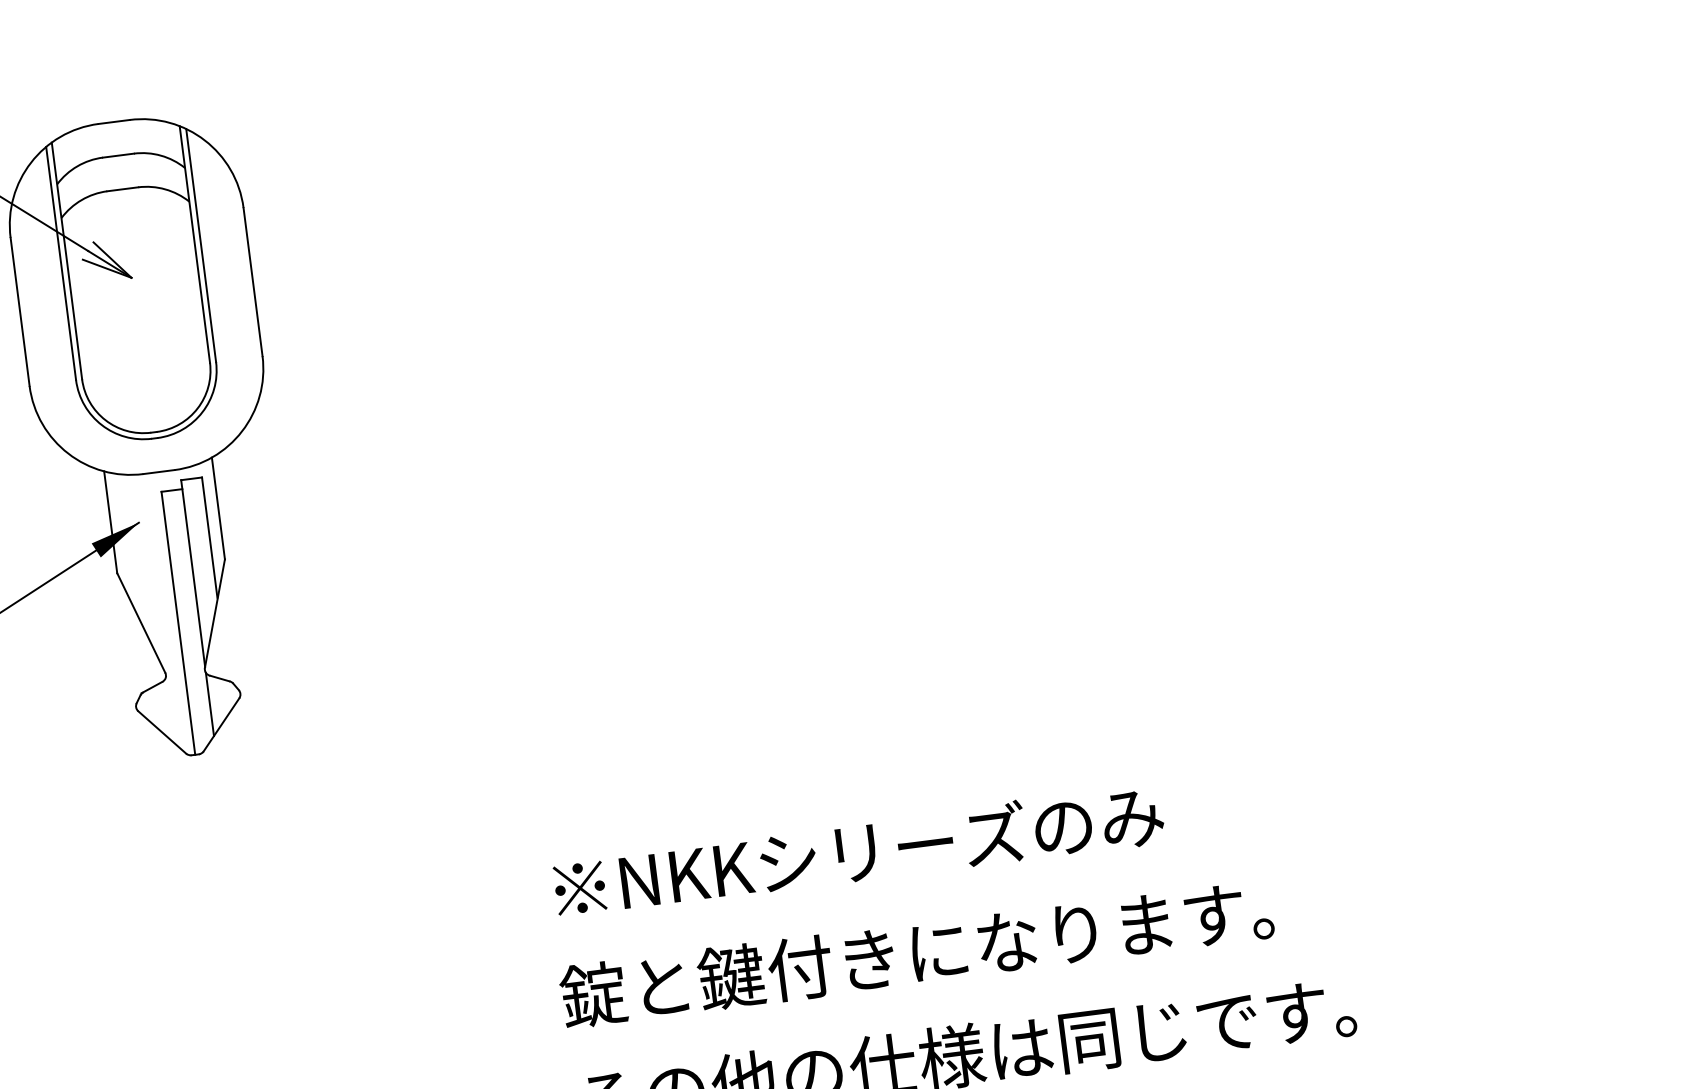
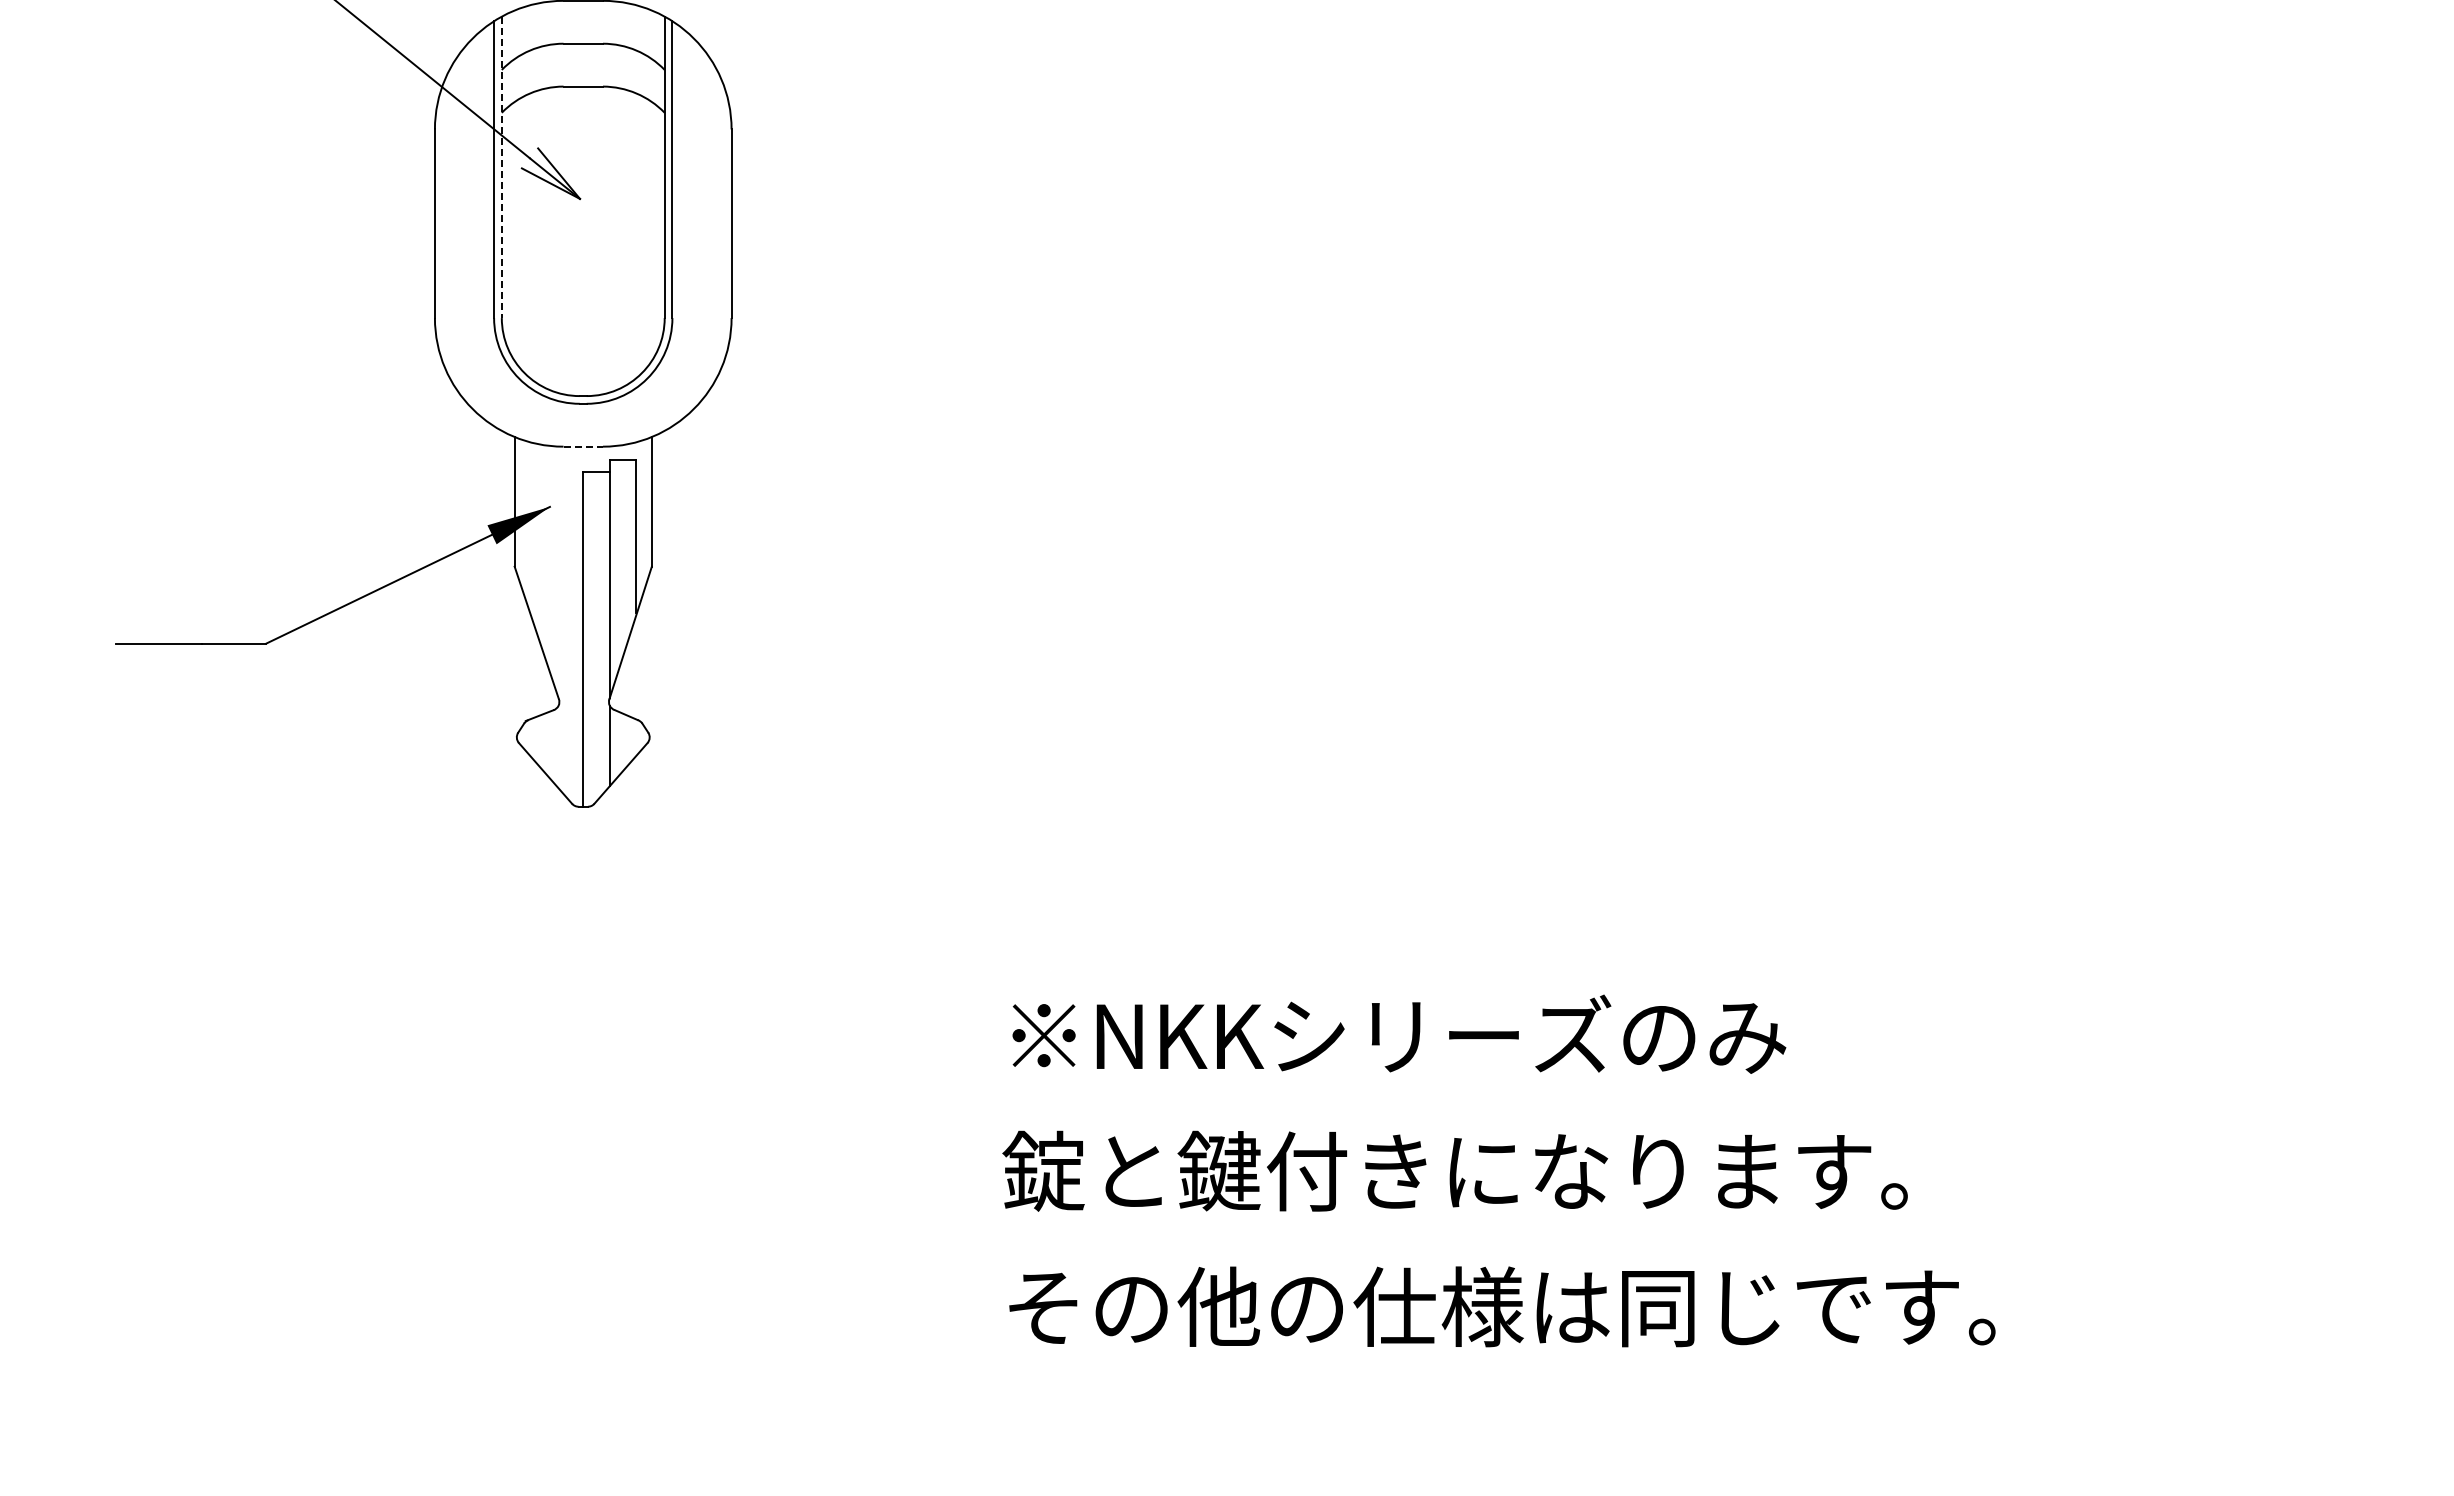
line: (66, 261) -> (501, 167), solid -> dashed
line: (159, 471) -> (583, 446), solid -> dashed

